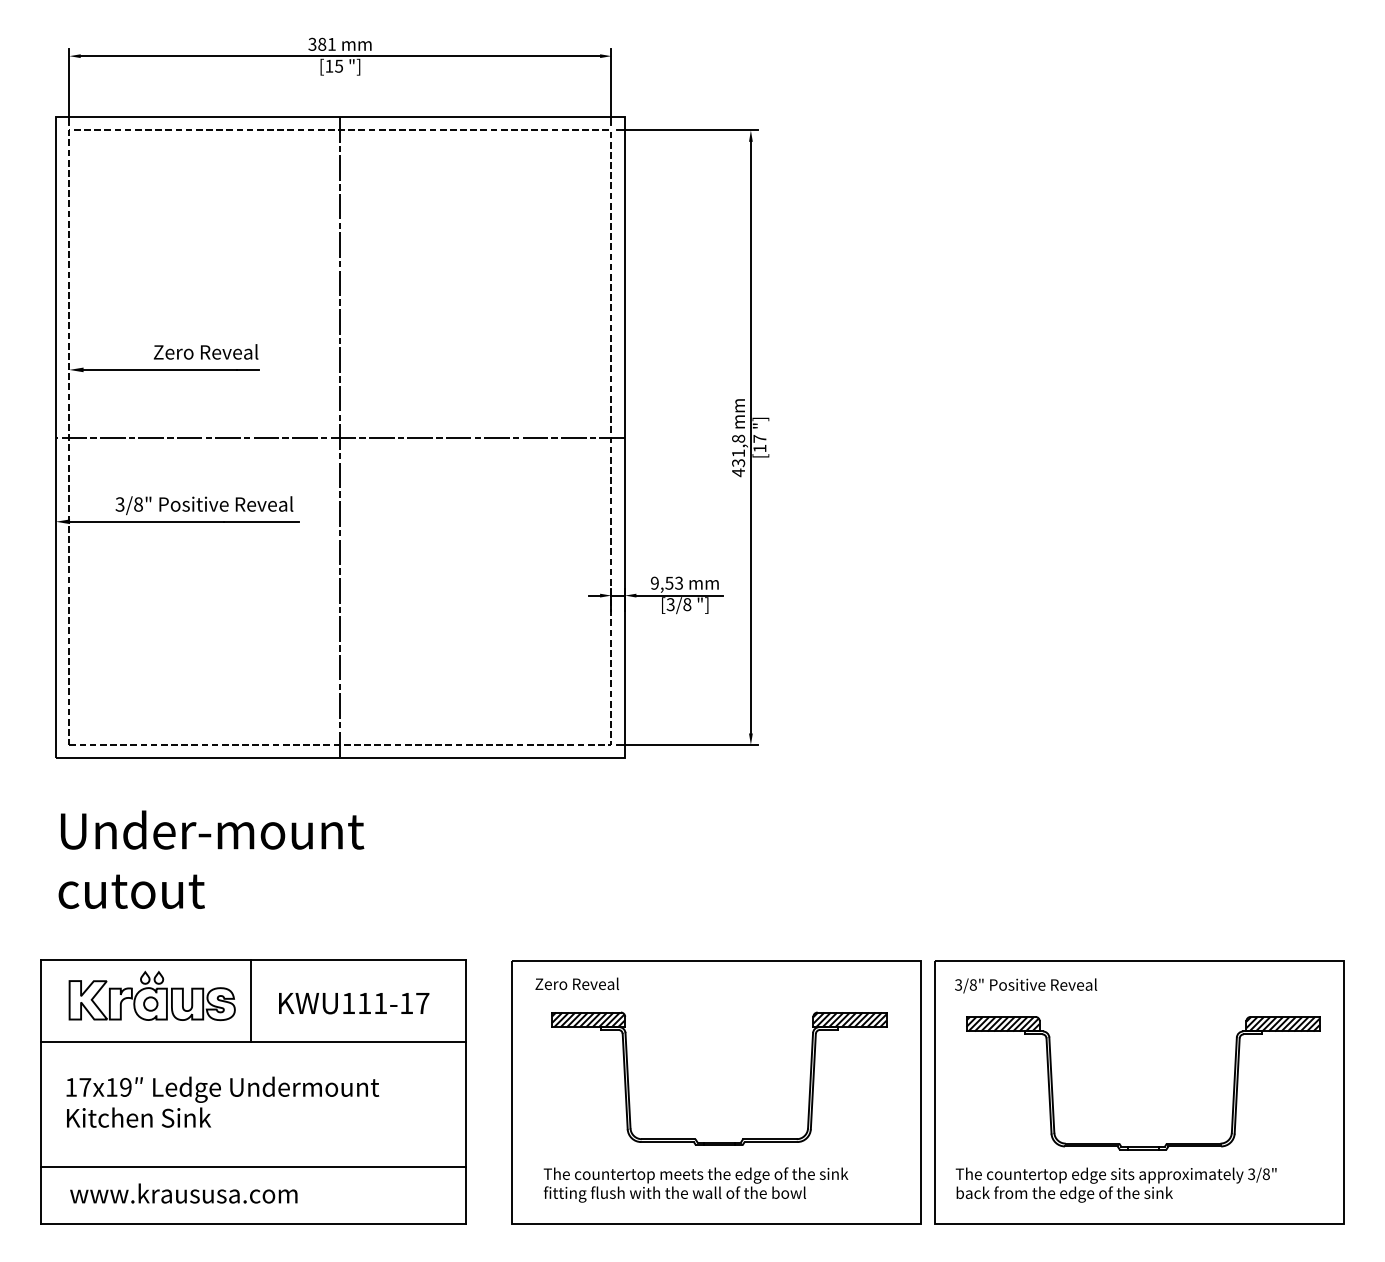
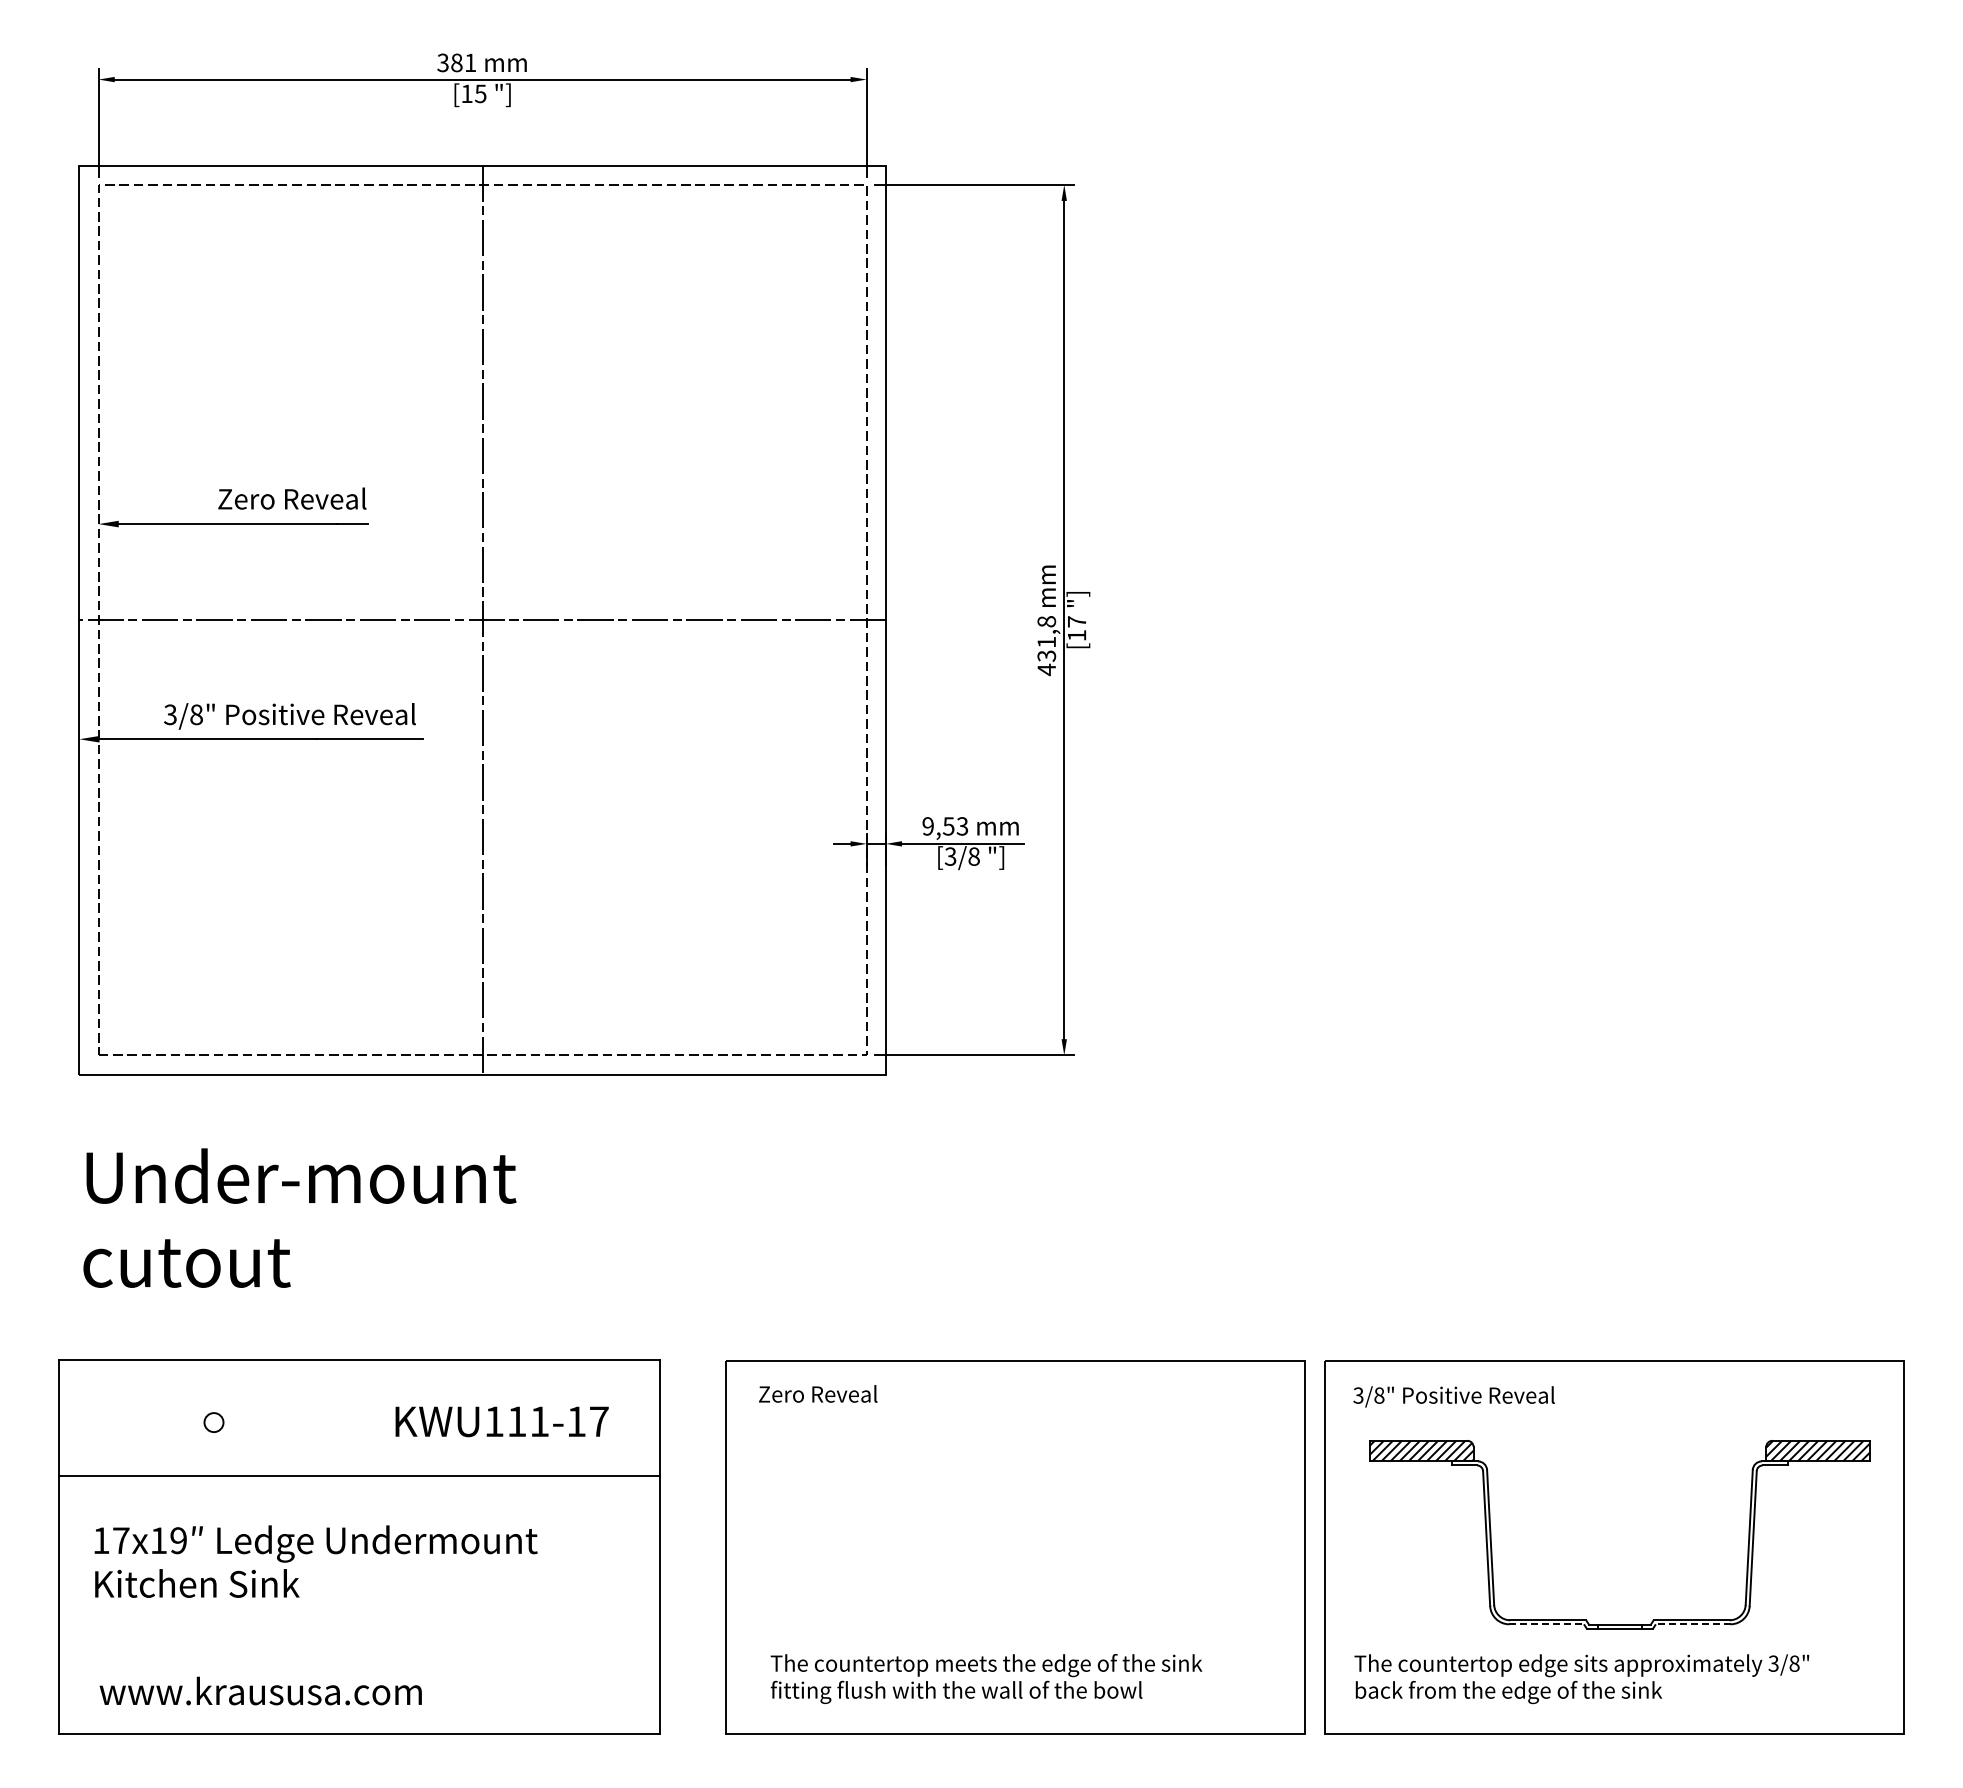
part: (152, 996) -> (216, 1411), removed
line: (251, 1000) -> (356, 1417), removed
part: (719, 1142) -> (1019, 1618), removed
line: (1091, 1146) -> (1547, 1624), solid -> dashed
line: (1194, 1146) -> (1692, 1624), solid -> dashed
line: (253, 1166) -> (359, 1652), removed

